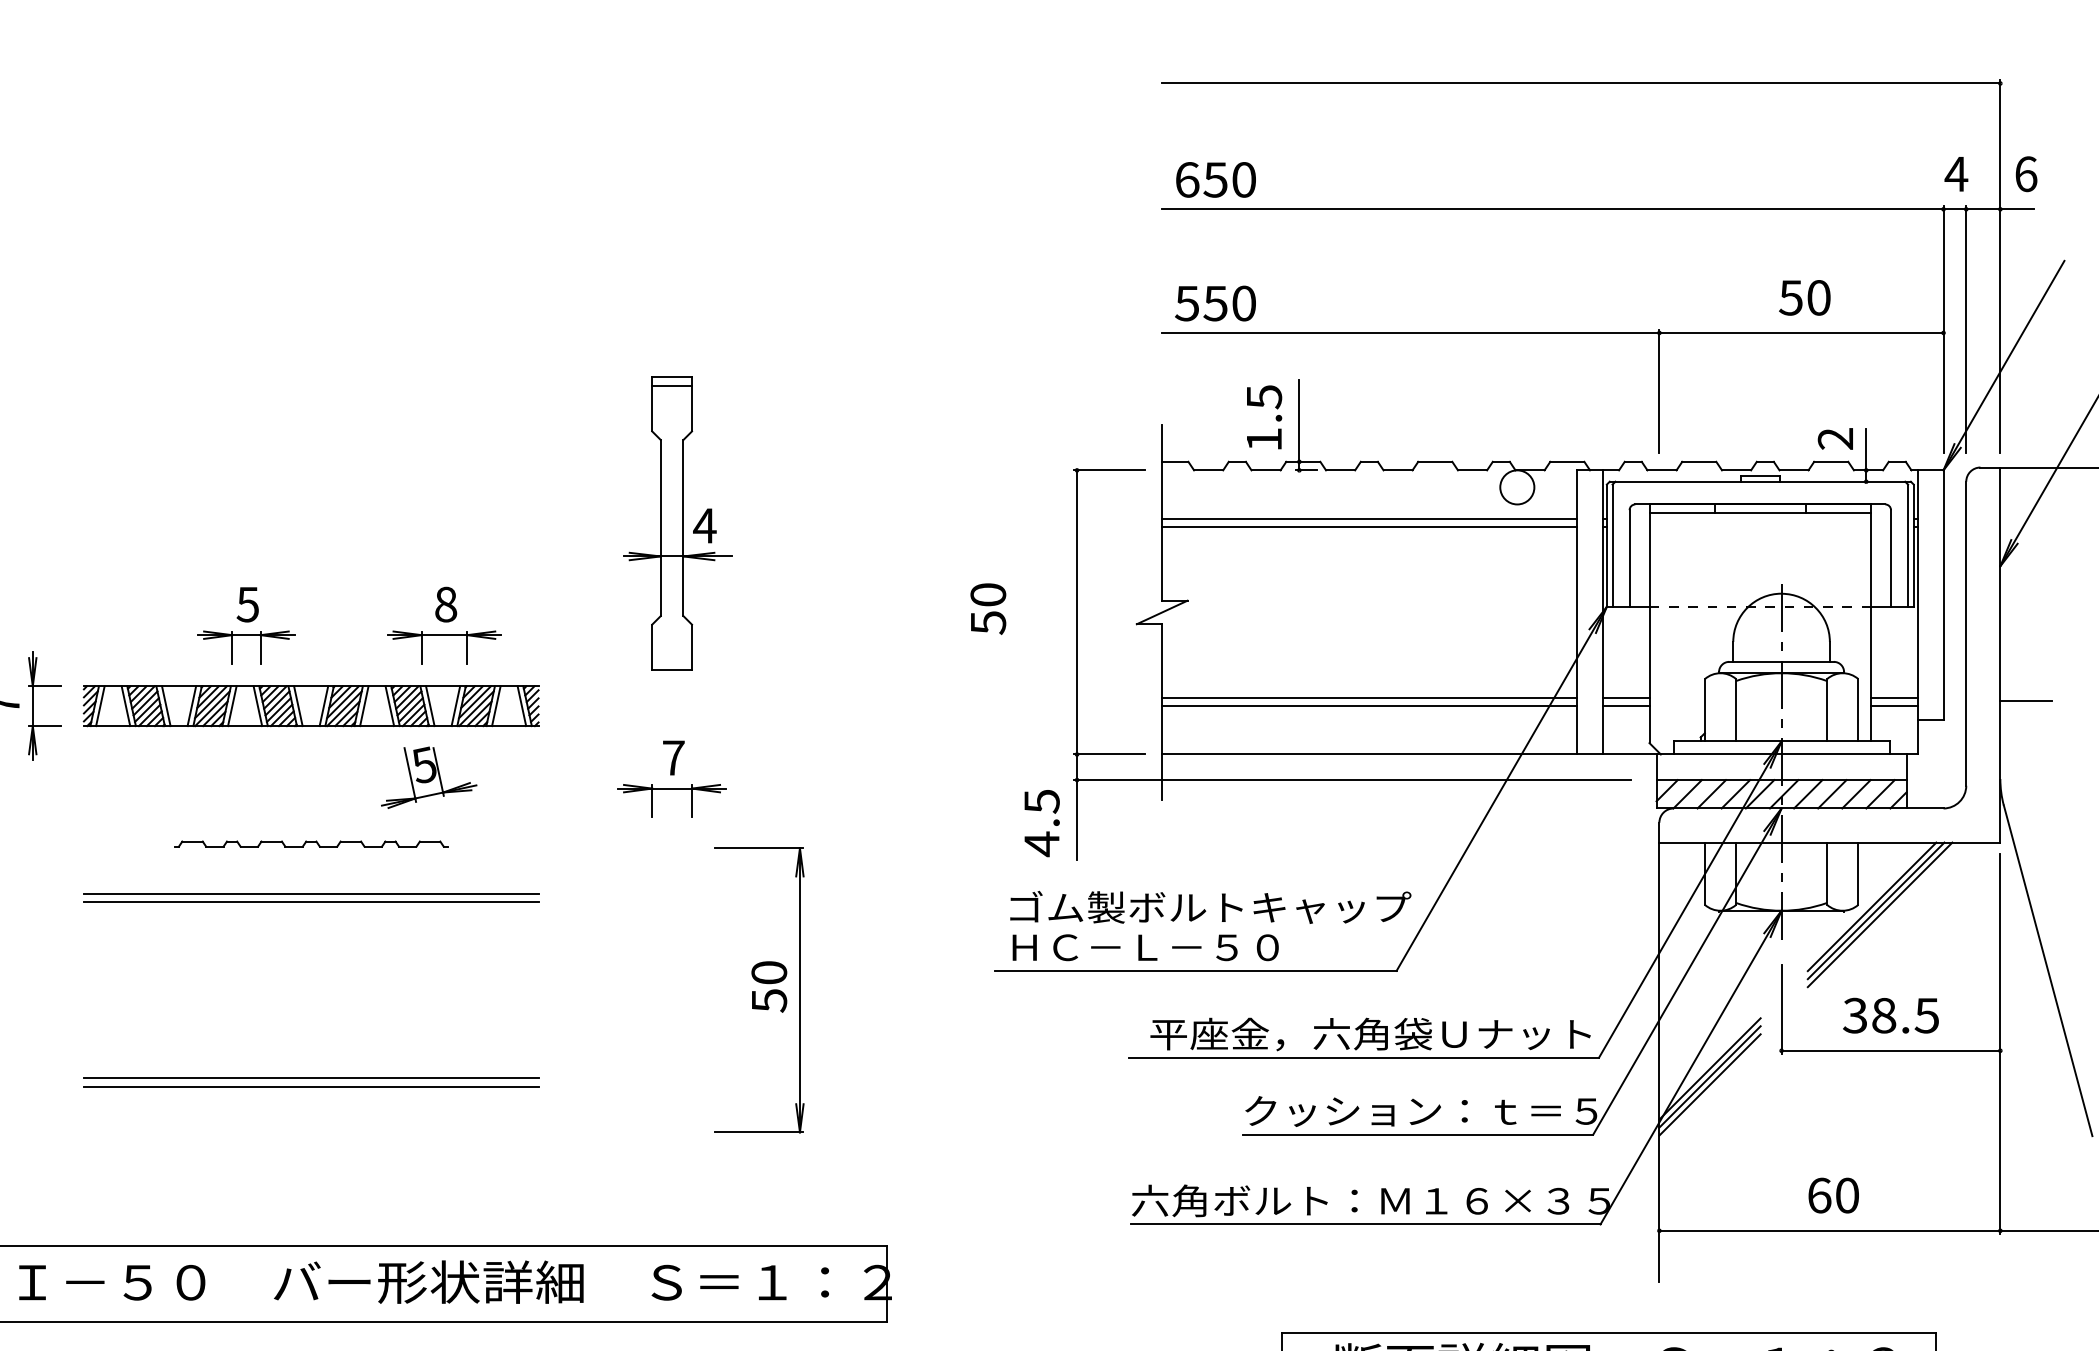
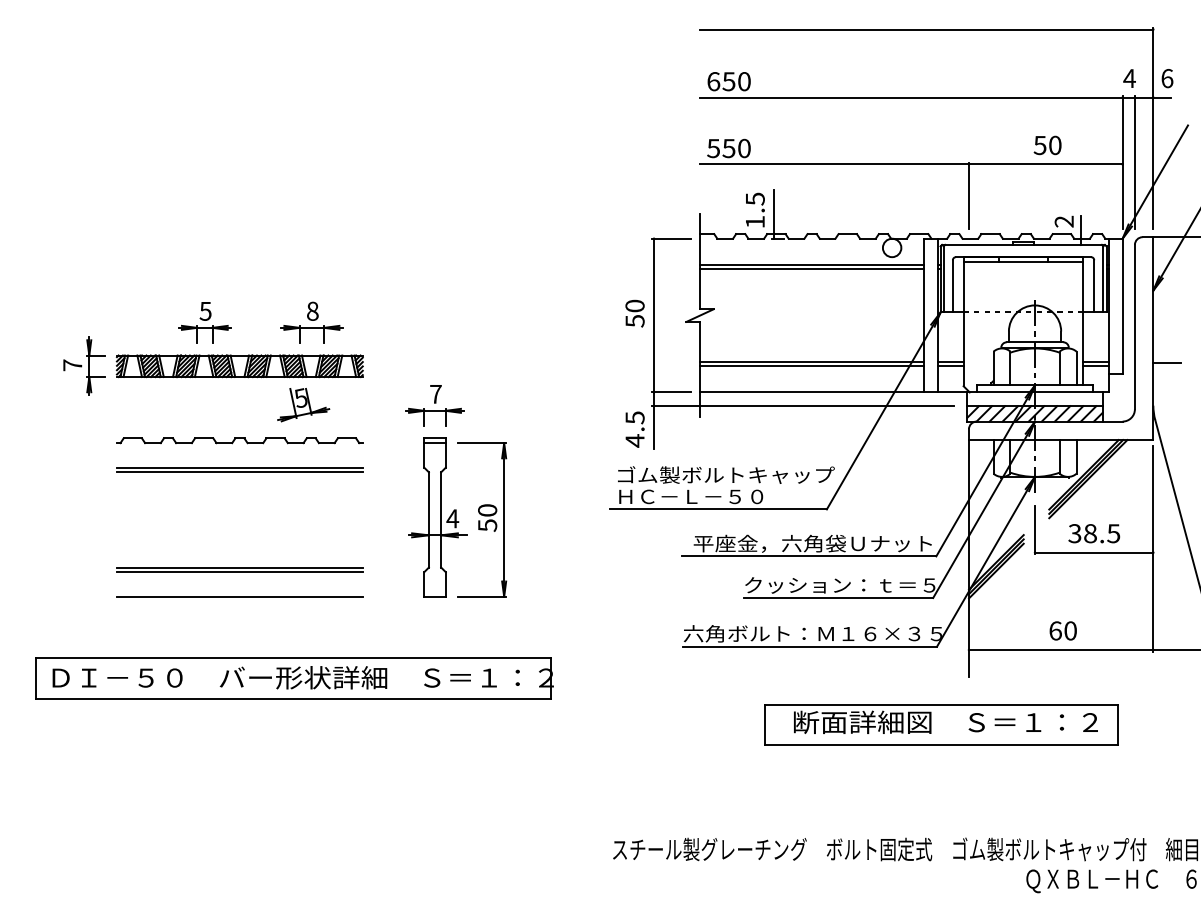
part: (676, 523) -> (437, 517), moved
text: (987, 608) -> (634, 313), moved
part: (310, 843) -> (239, 440), size x1.67
line: (310, 1131) -> (239, 596), added

